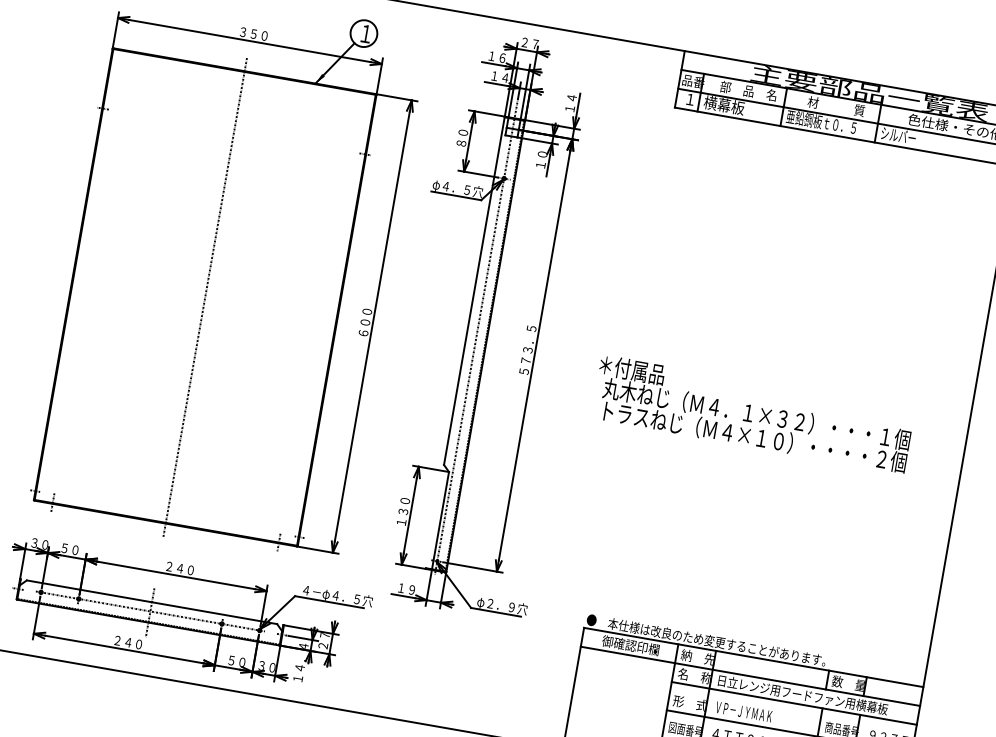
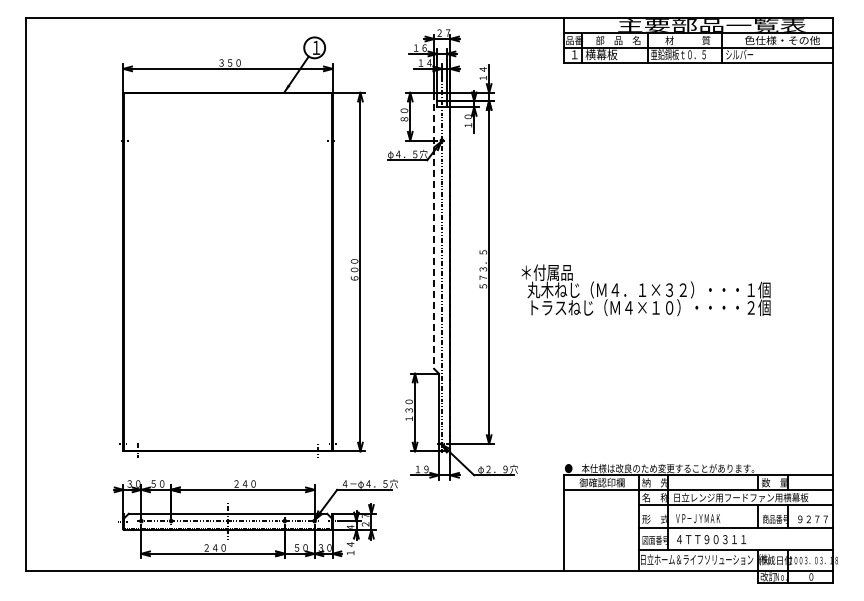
line: (474, 291) -> (434, 231), solid -> dashed
line: (204, 297) -> (227, 272), removed
text: (752, 414) -> (645, 290), moved

